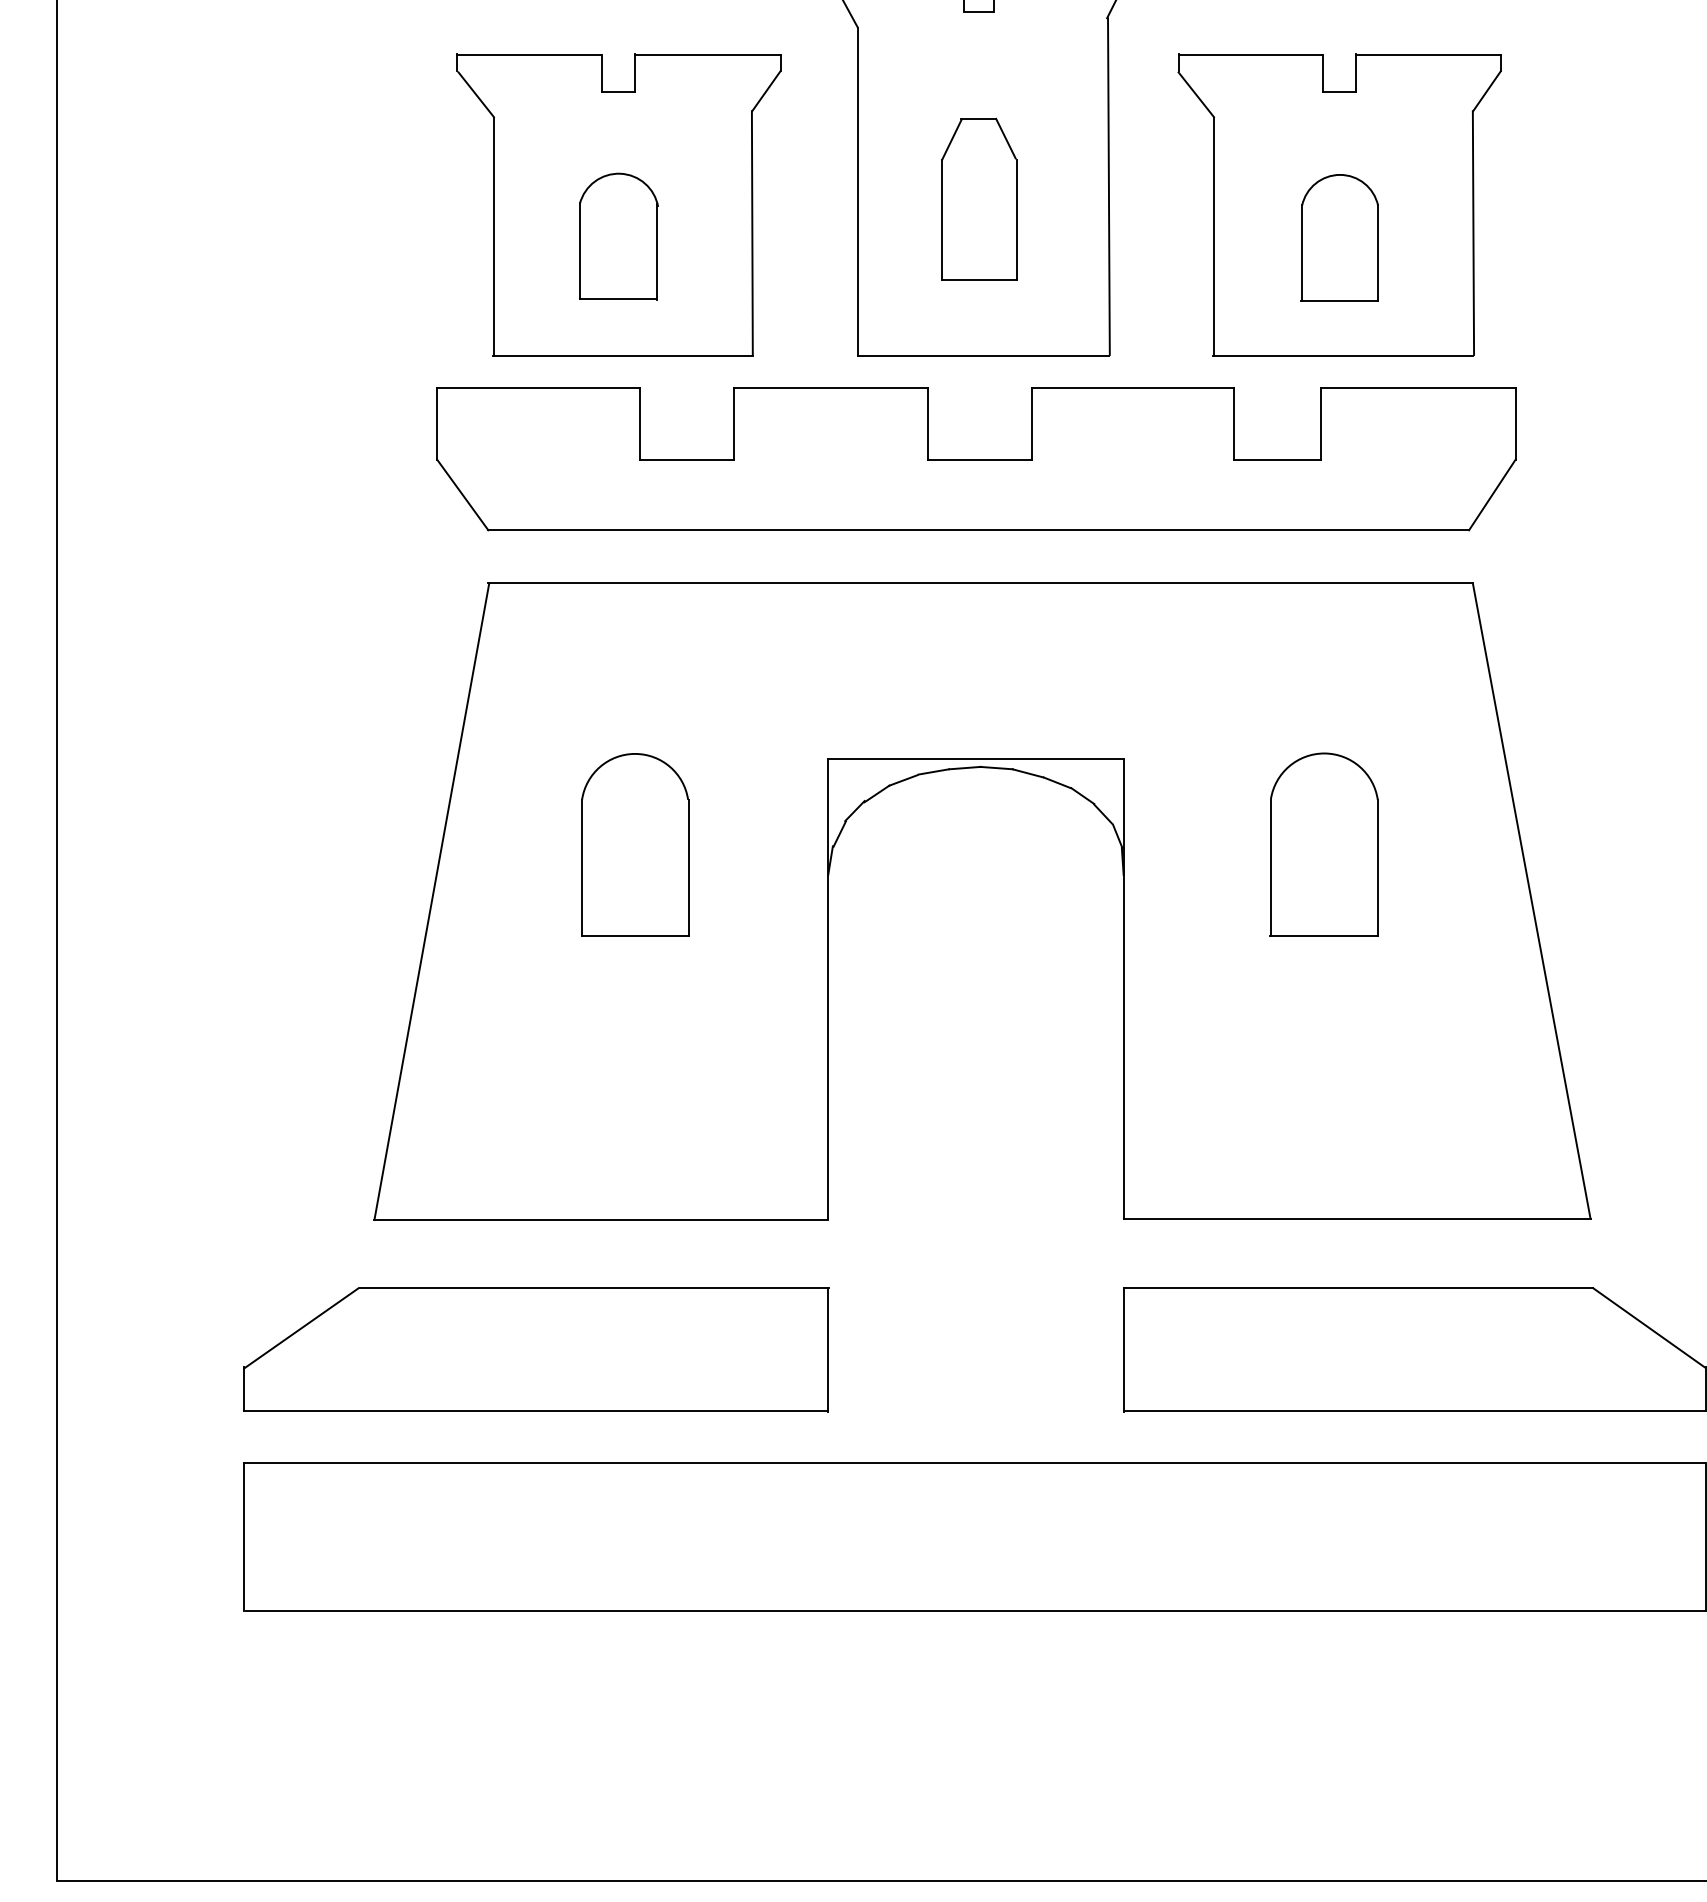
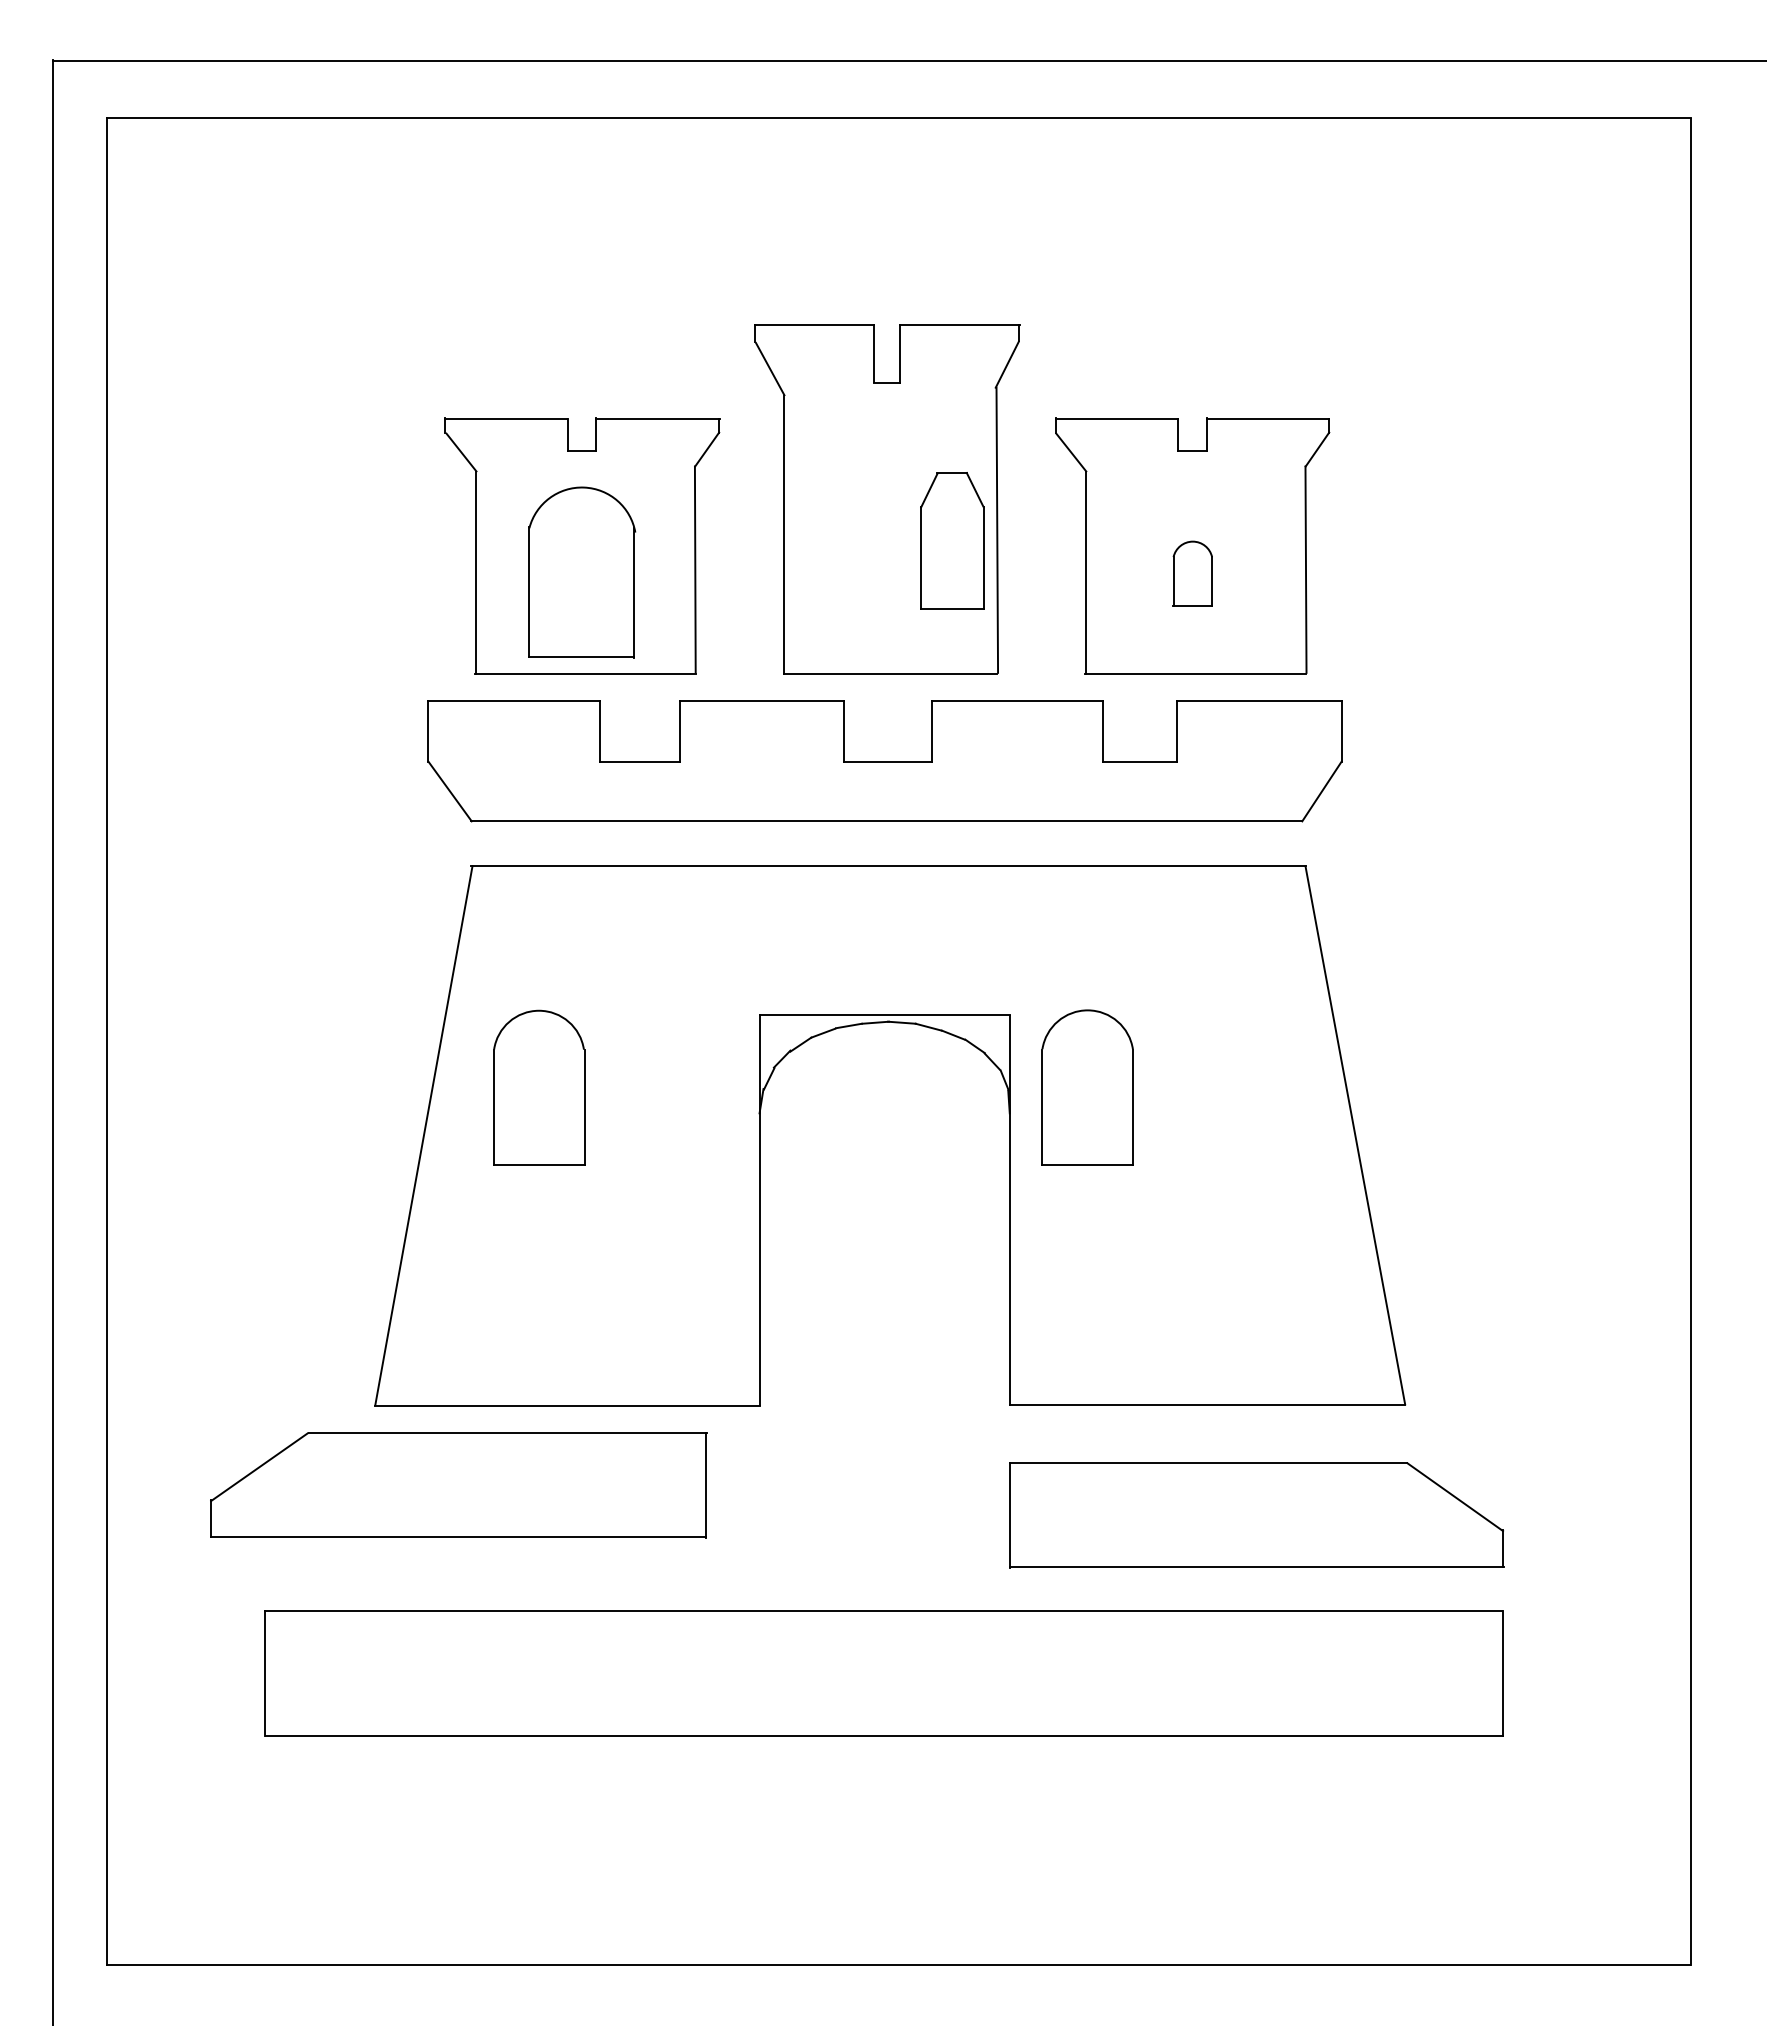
part: (979, 198) -> (952, 540), moved
part: (619, 236) -> (582, 572), size x1.6
part: (1339, 237) -> (1192, 573), size x0.6
part: (635, 844) -> (539, 1087), moved
part: (1324, 844) -> (1087, 1087), moved
part: (536, 1349) -> (458, 1485), moved

